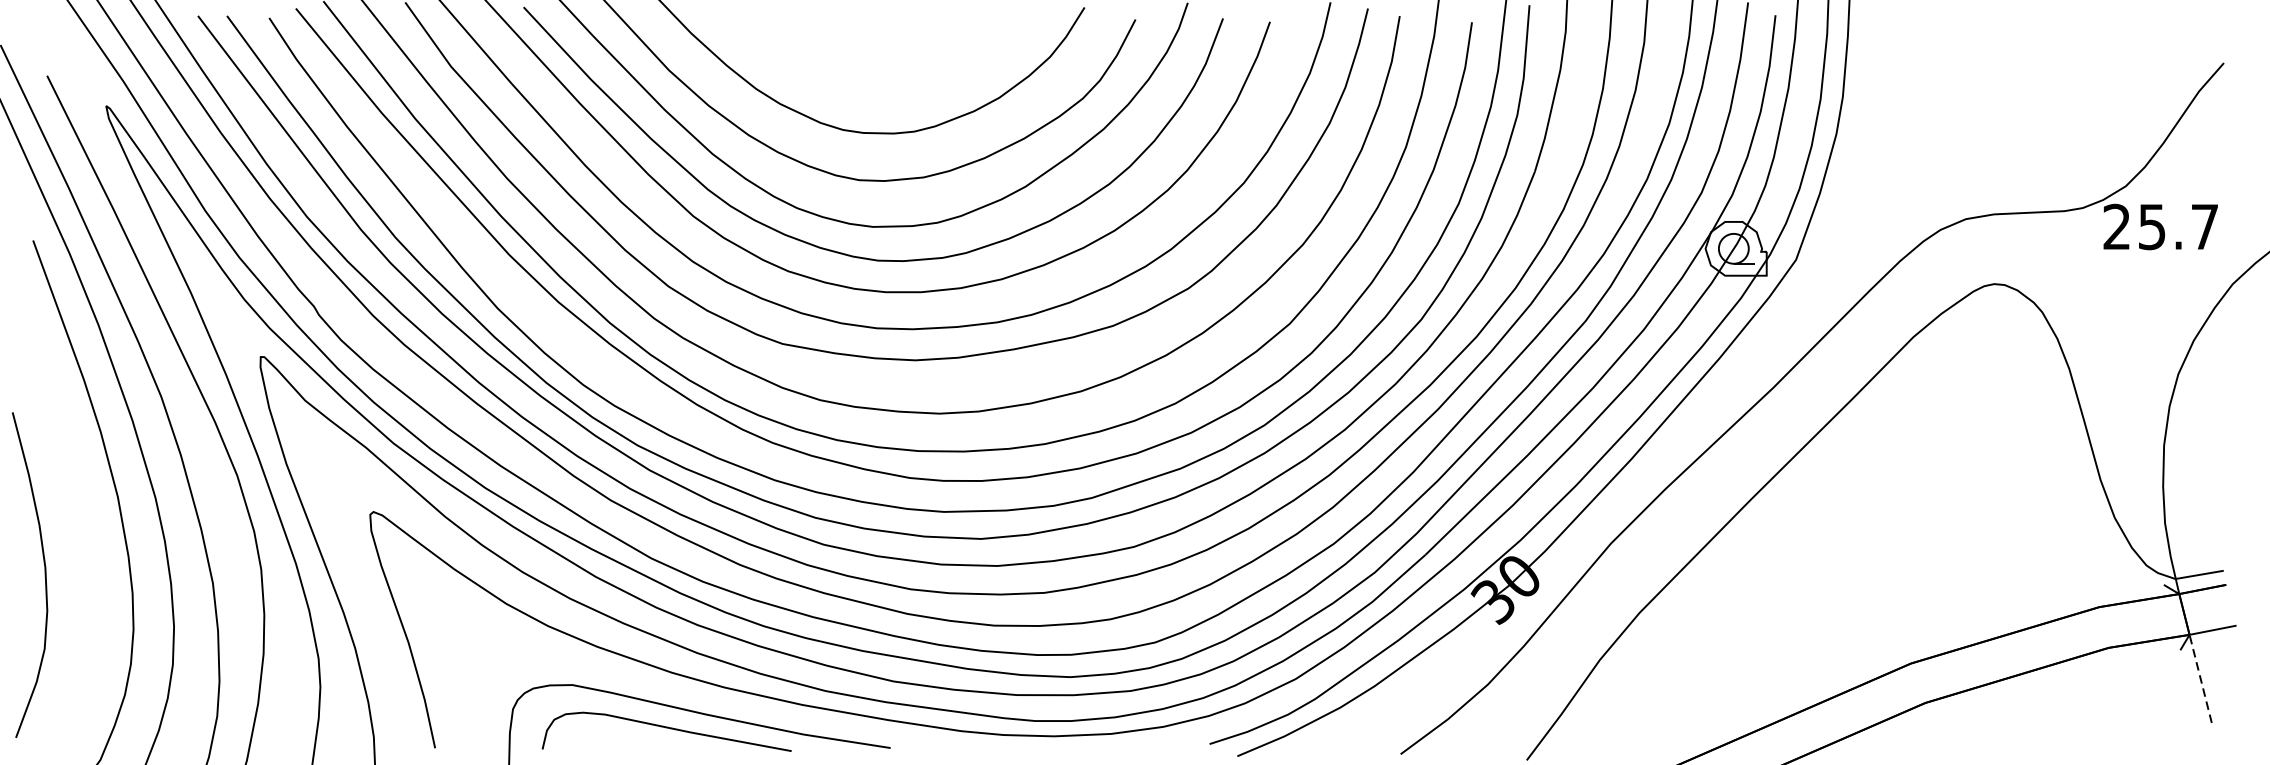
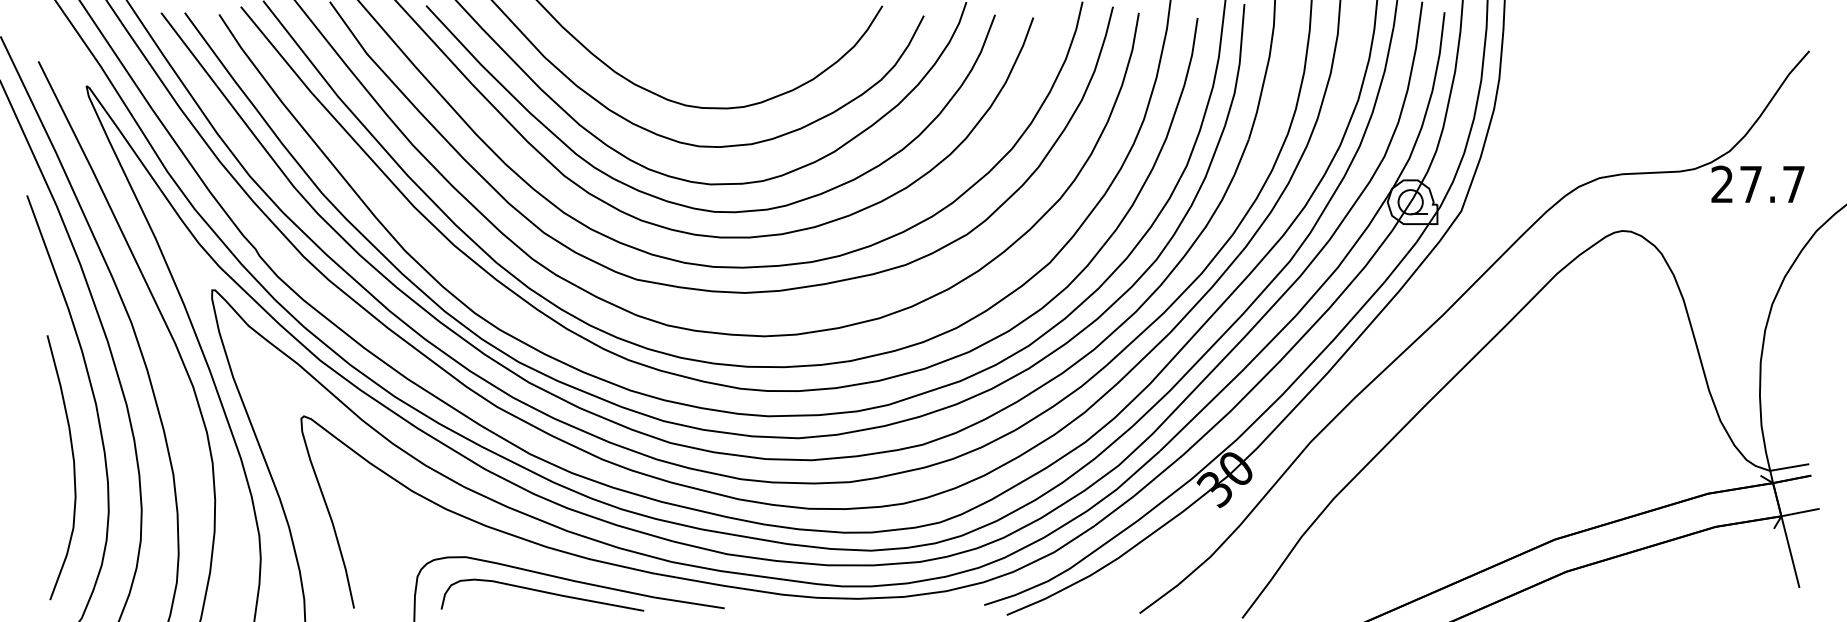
text: (2151, 227) -> (1750, 184), 25.7 -> 27.7
curve: (44, 574) -> (73, 467), moved
line: (2200, 679) -> (1790, 552), dashed -> solid

